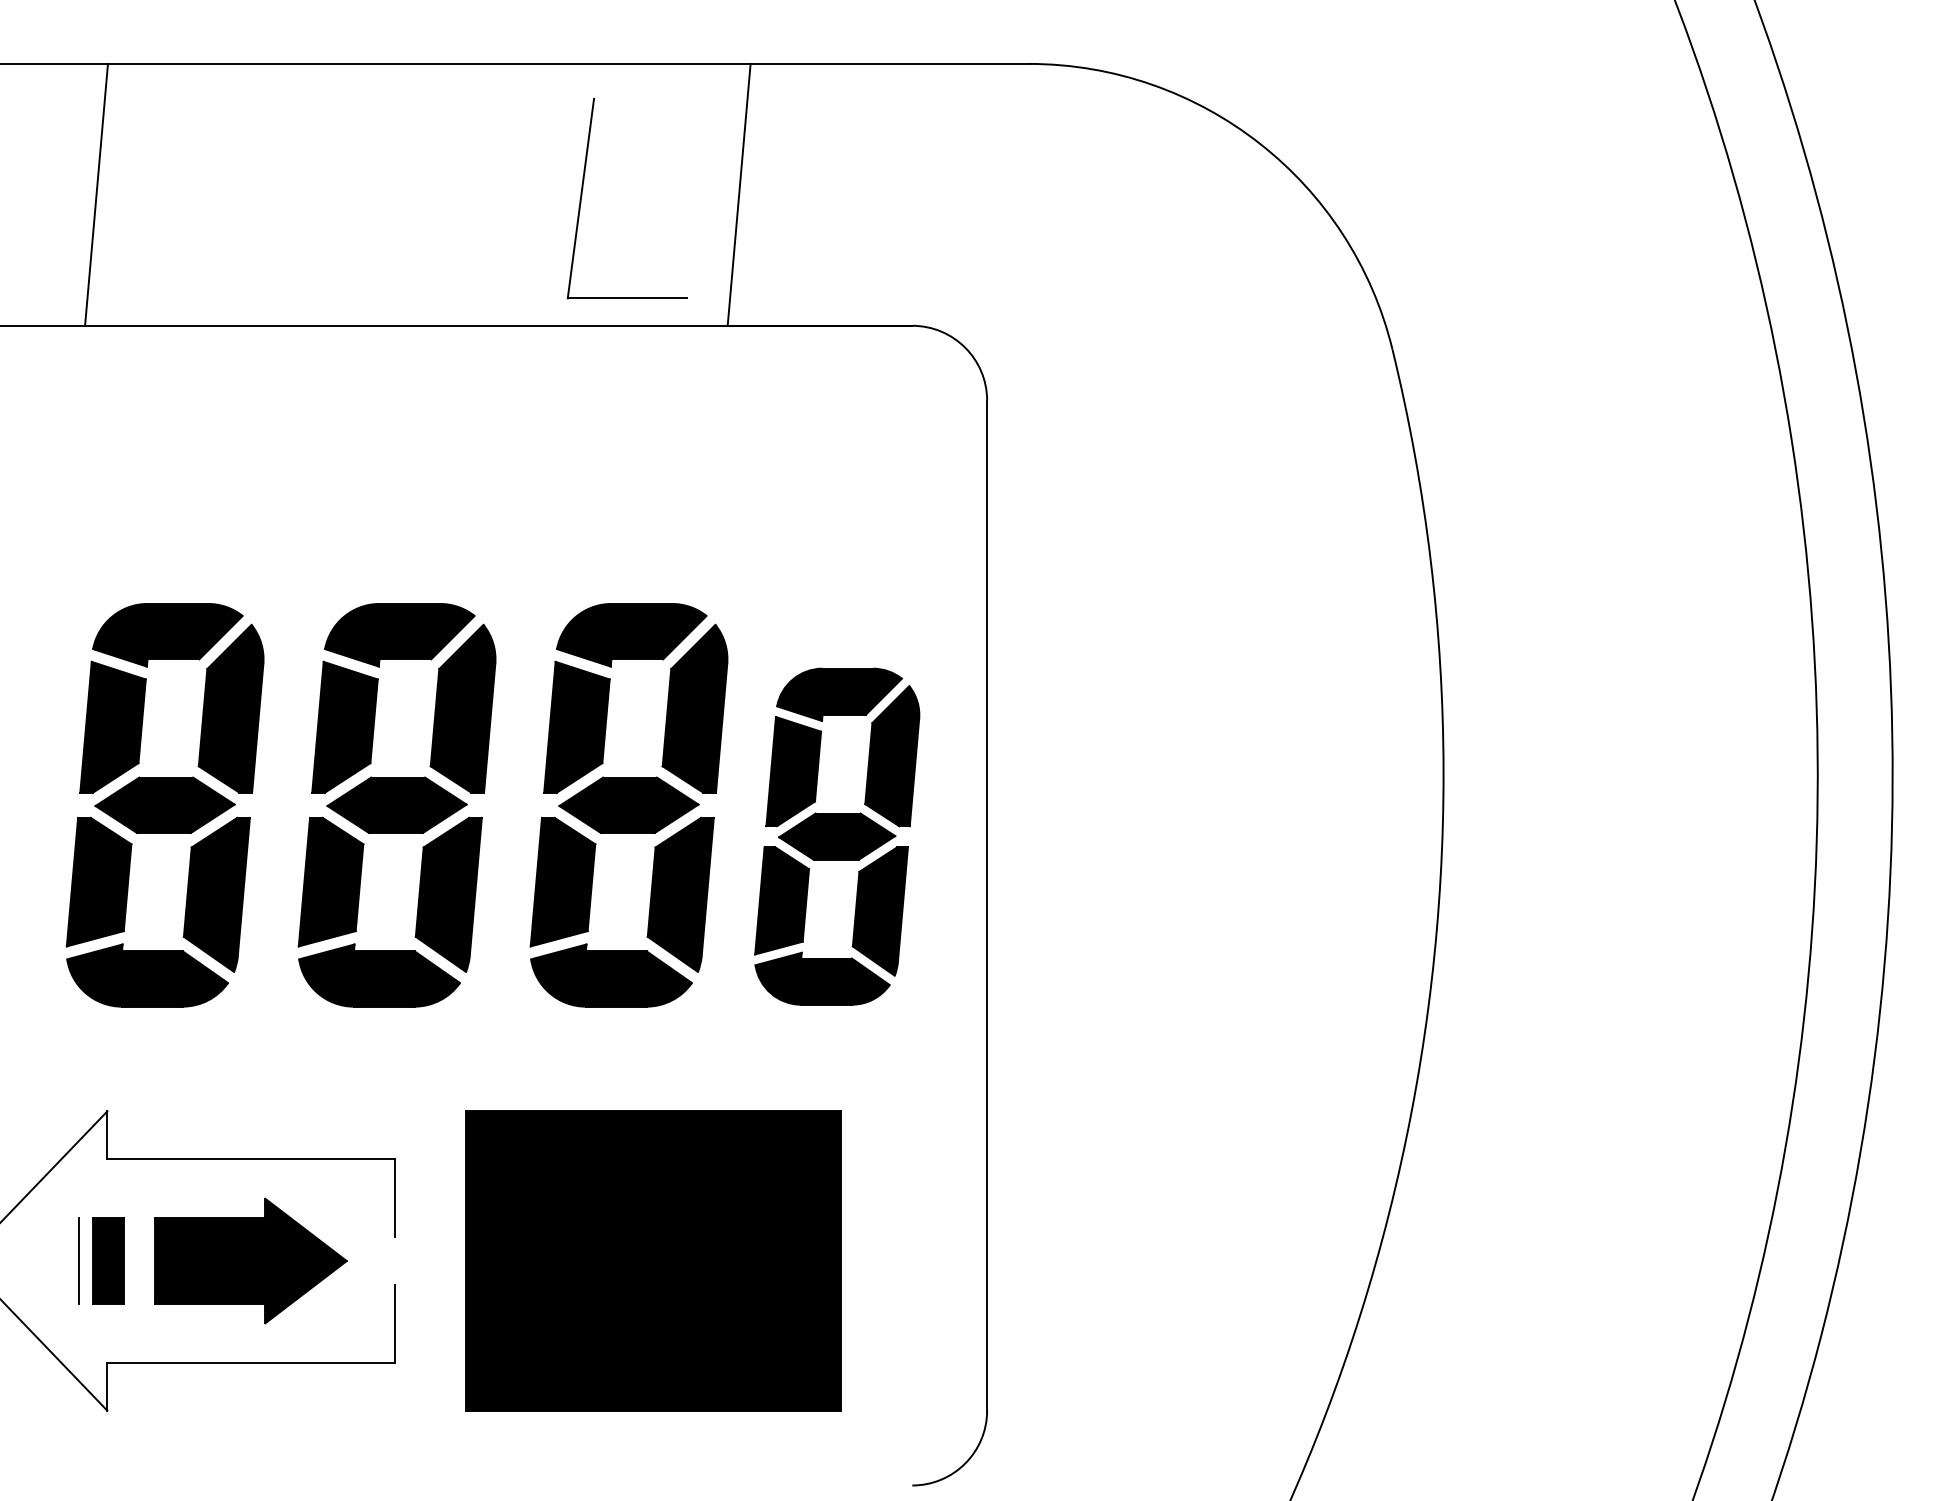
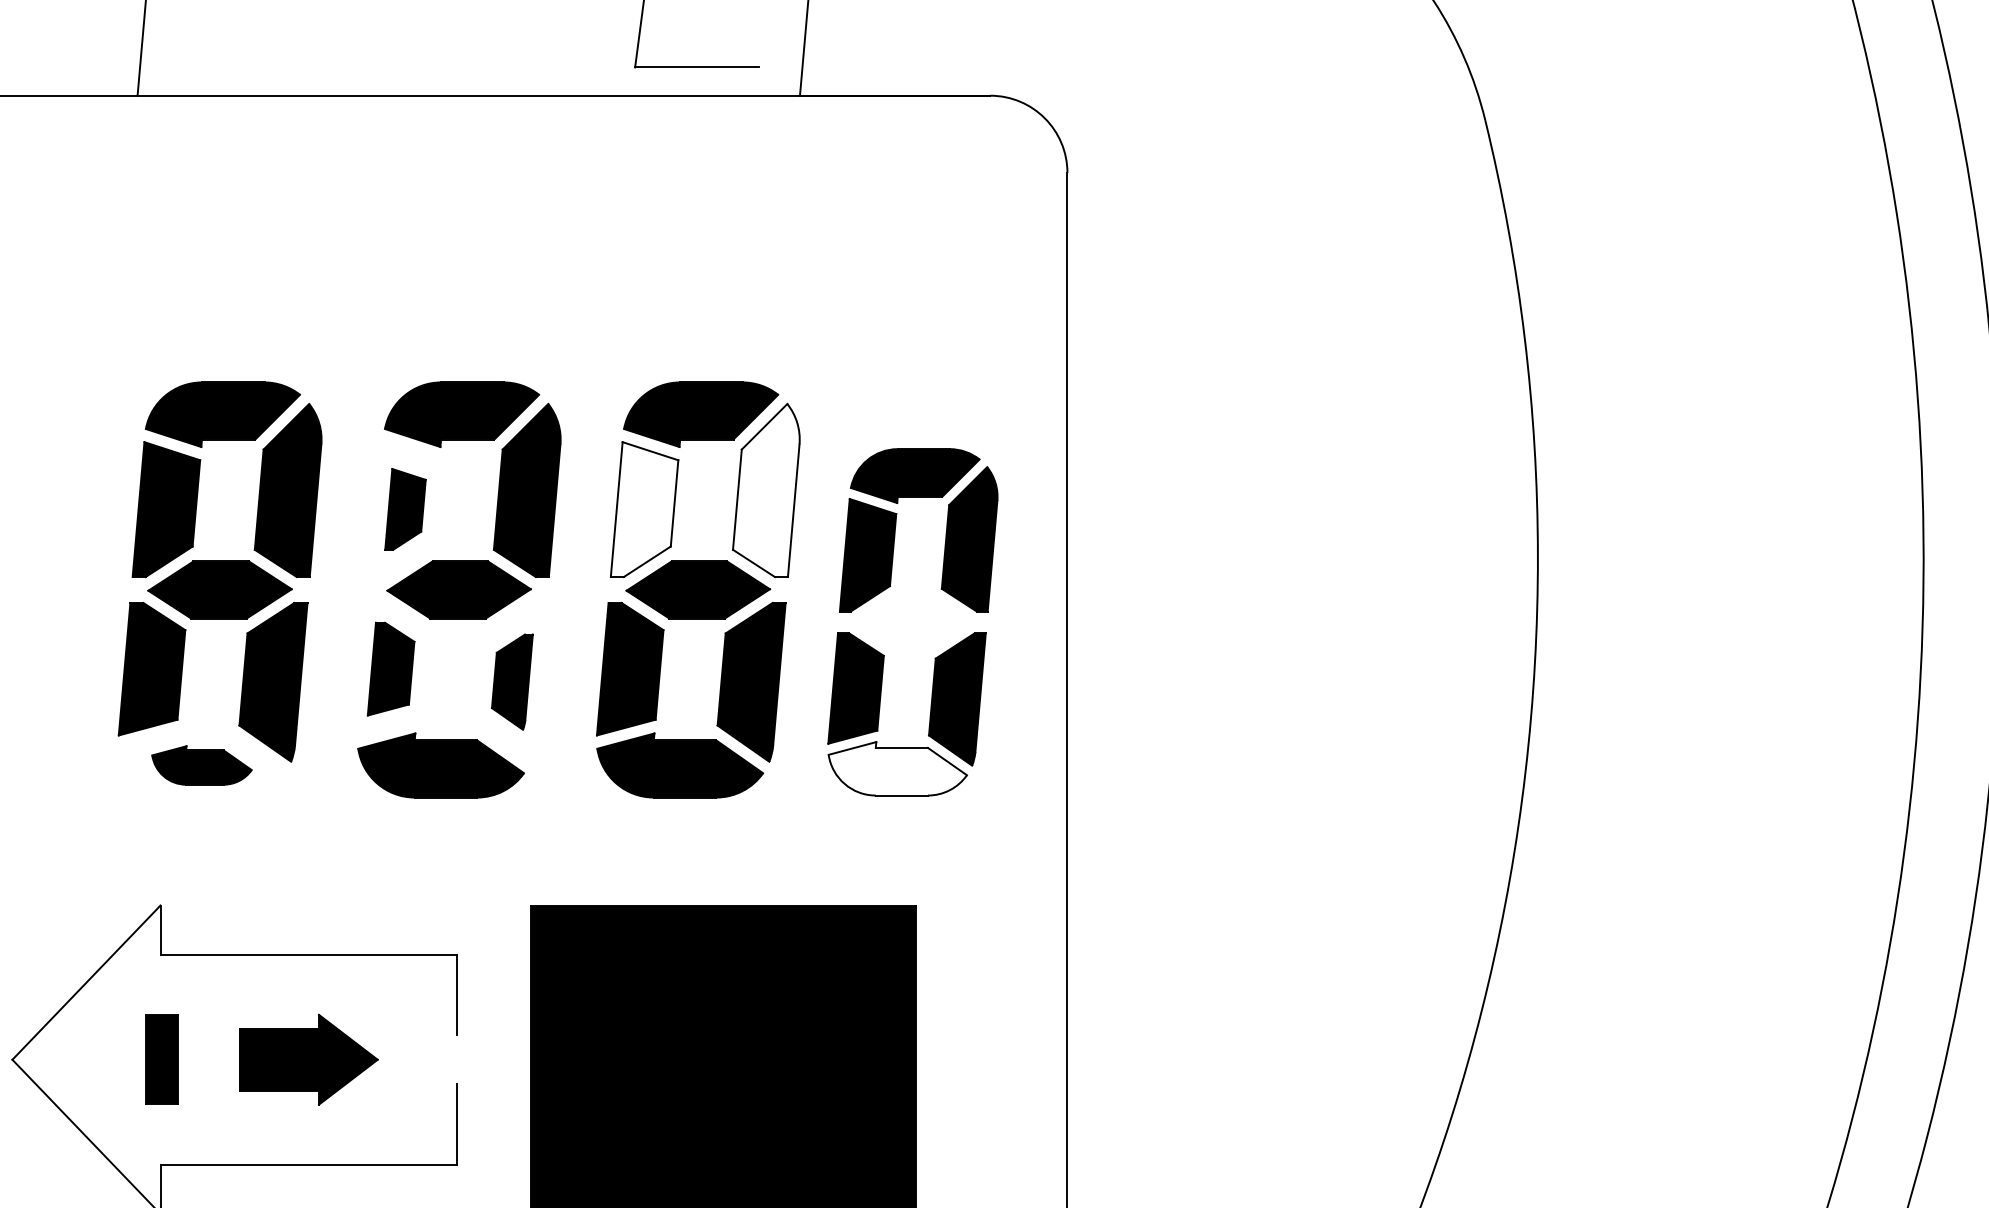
fill: (694, 708) -> (765, 490), removed
part: (344, 726) -> (404, 508), size x0.6
fill: (576, 726) -> (644, 508), removed
part: (837, 836) -> (913, 622), removed
part: (330, 881) -> (390, 668), size x0.7
part: (448, 894) -> (512, 681), size x0.6
part: (147, 975) -> (201, 765), size x0.6
fill: (822, 978) -> (897, 768), removed
line: (78, 1260) -> (130, 1059), removed
part: (250, 1260) -> (308, 1059), size x0.7

